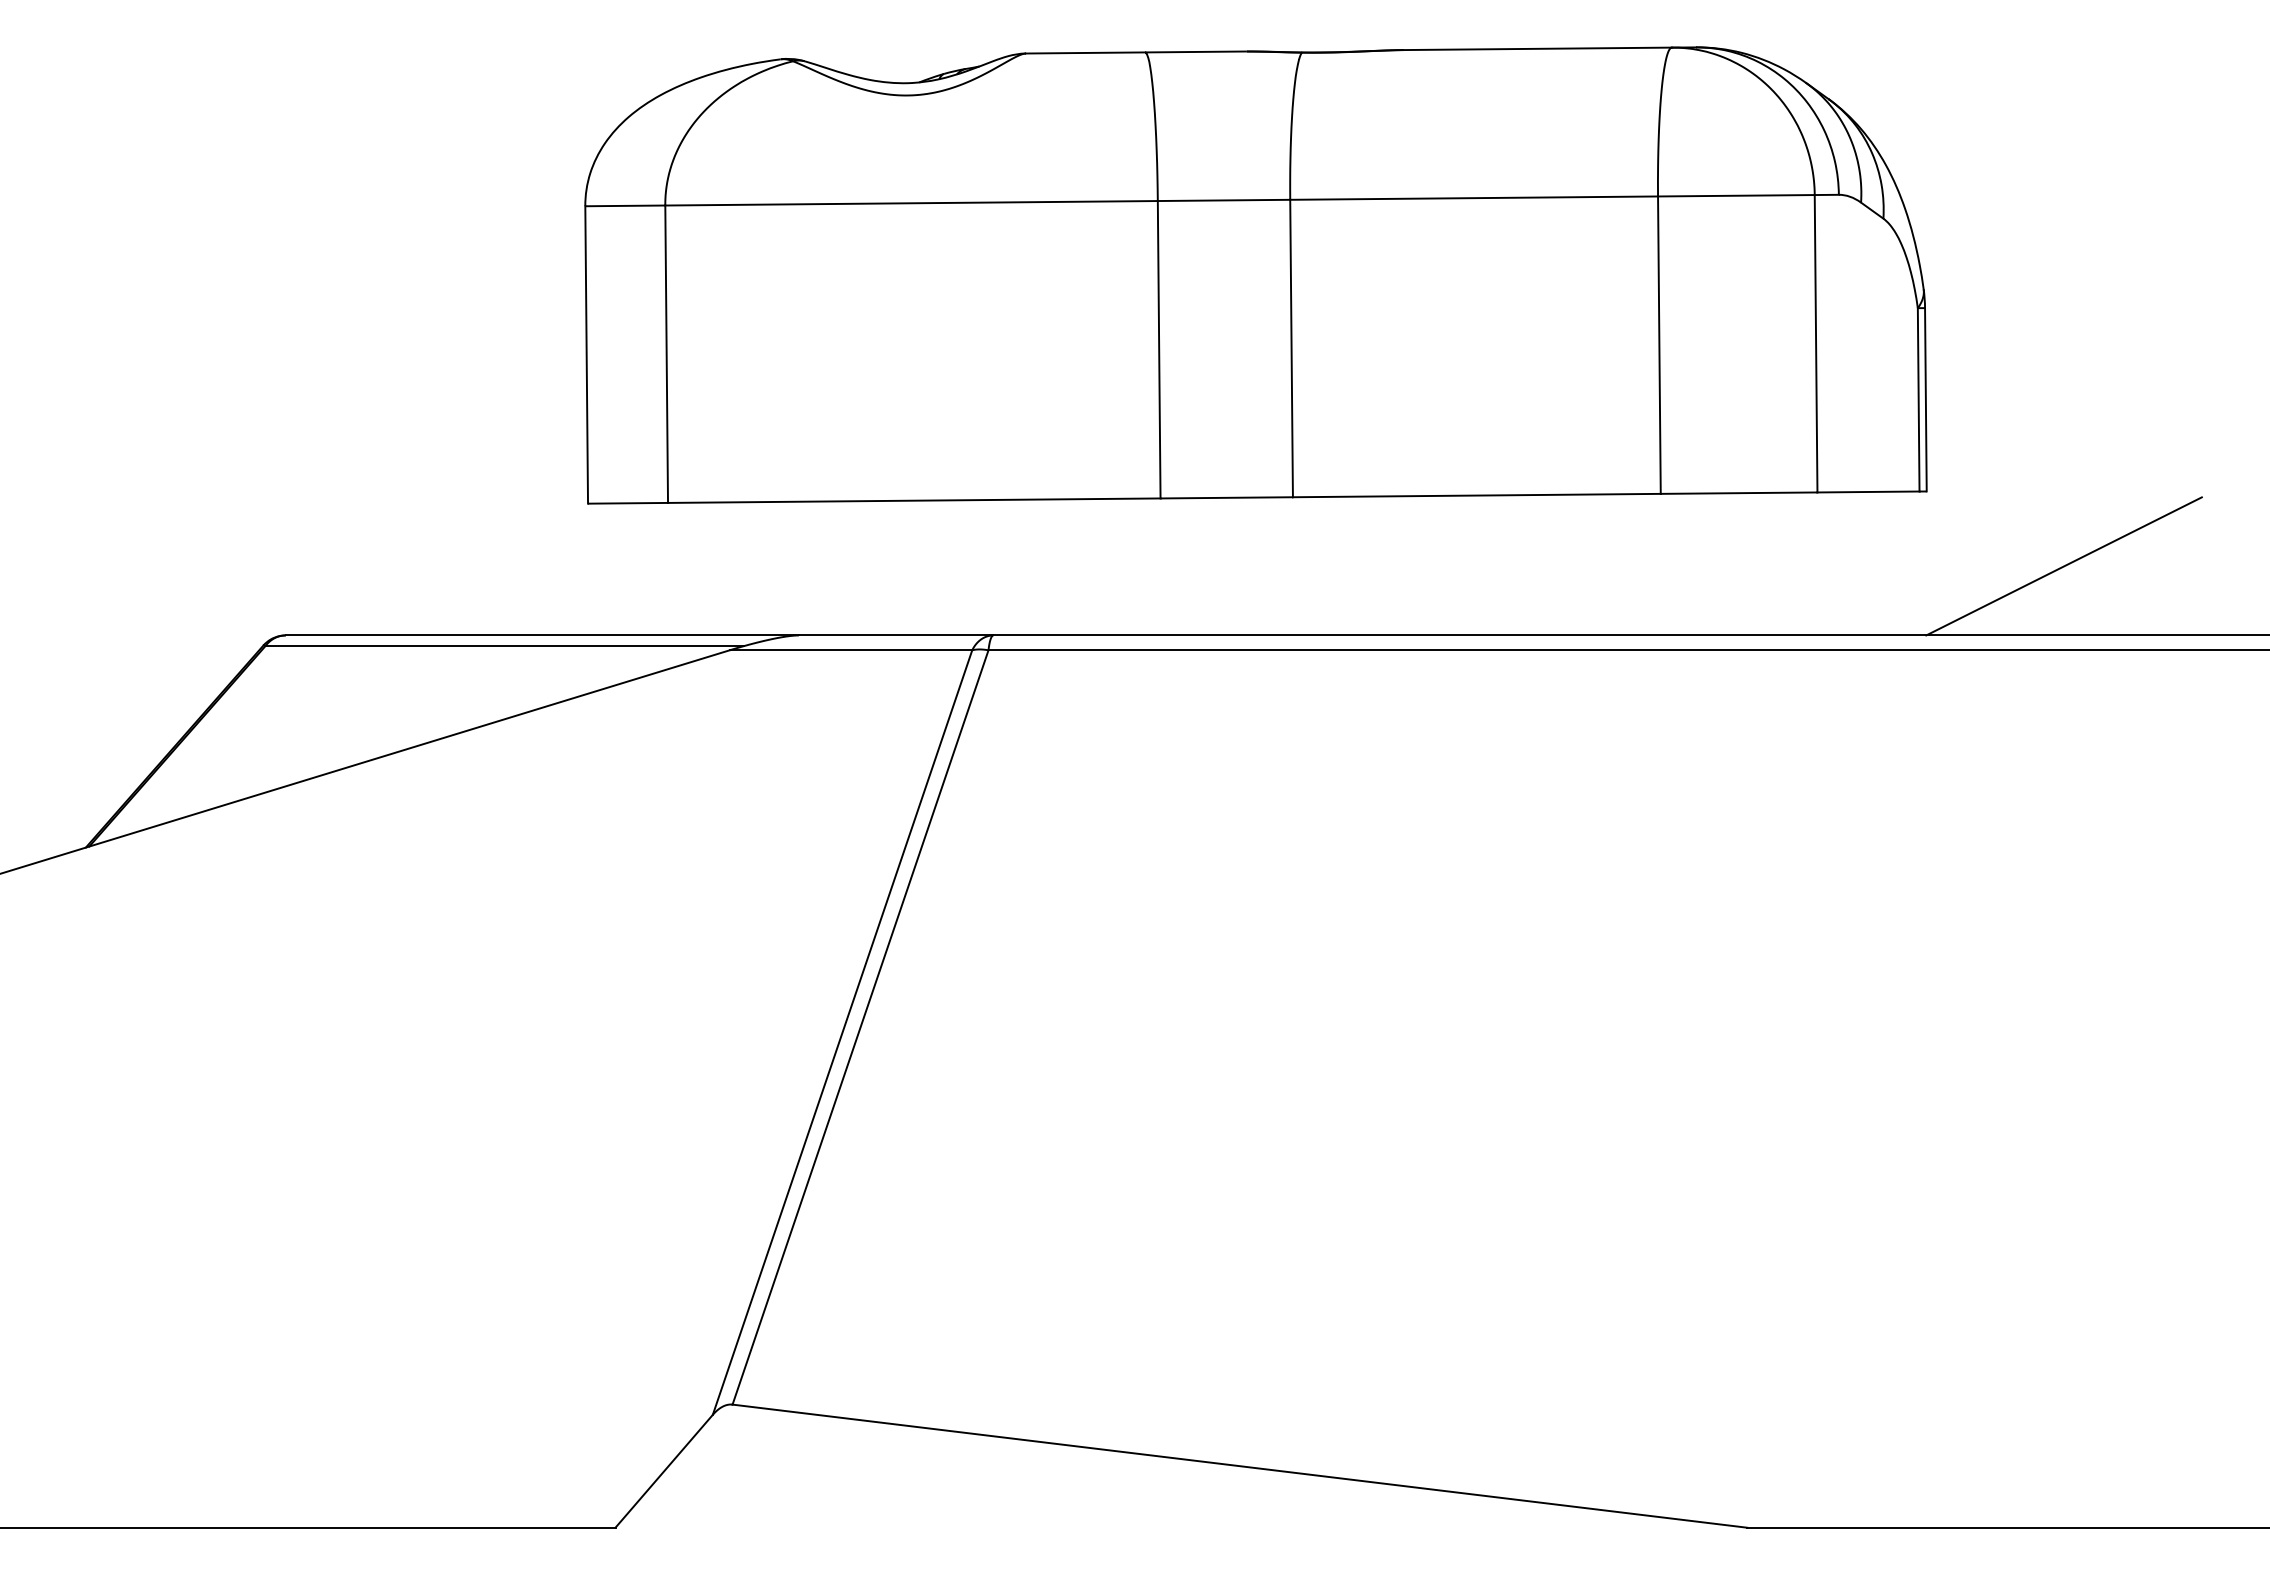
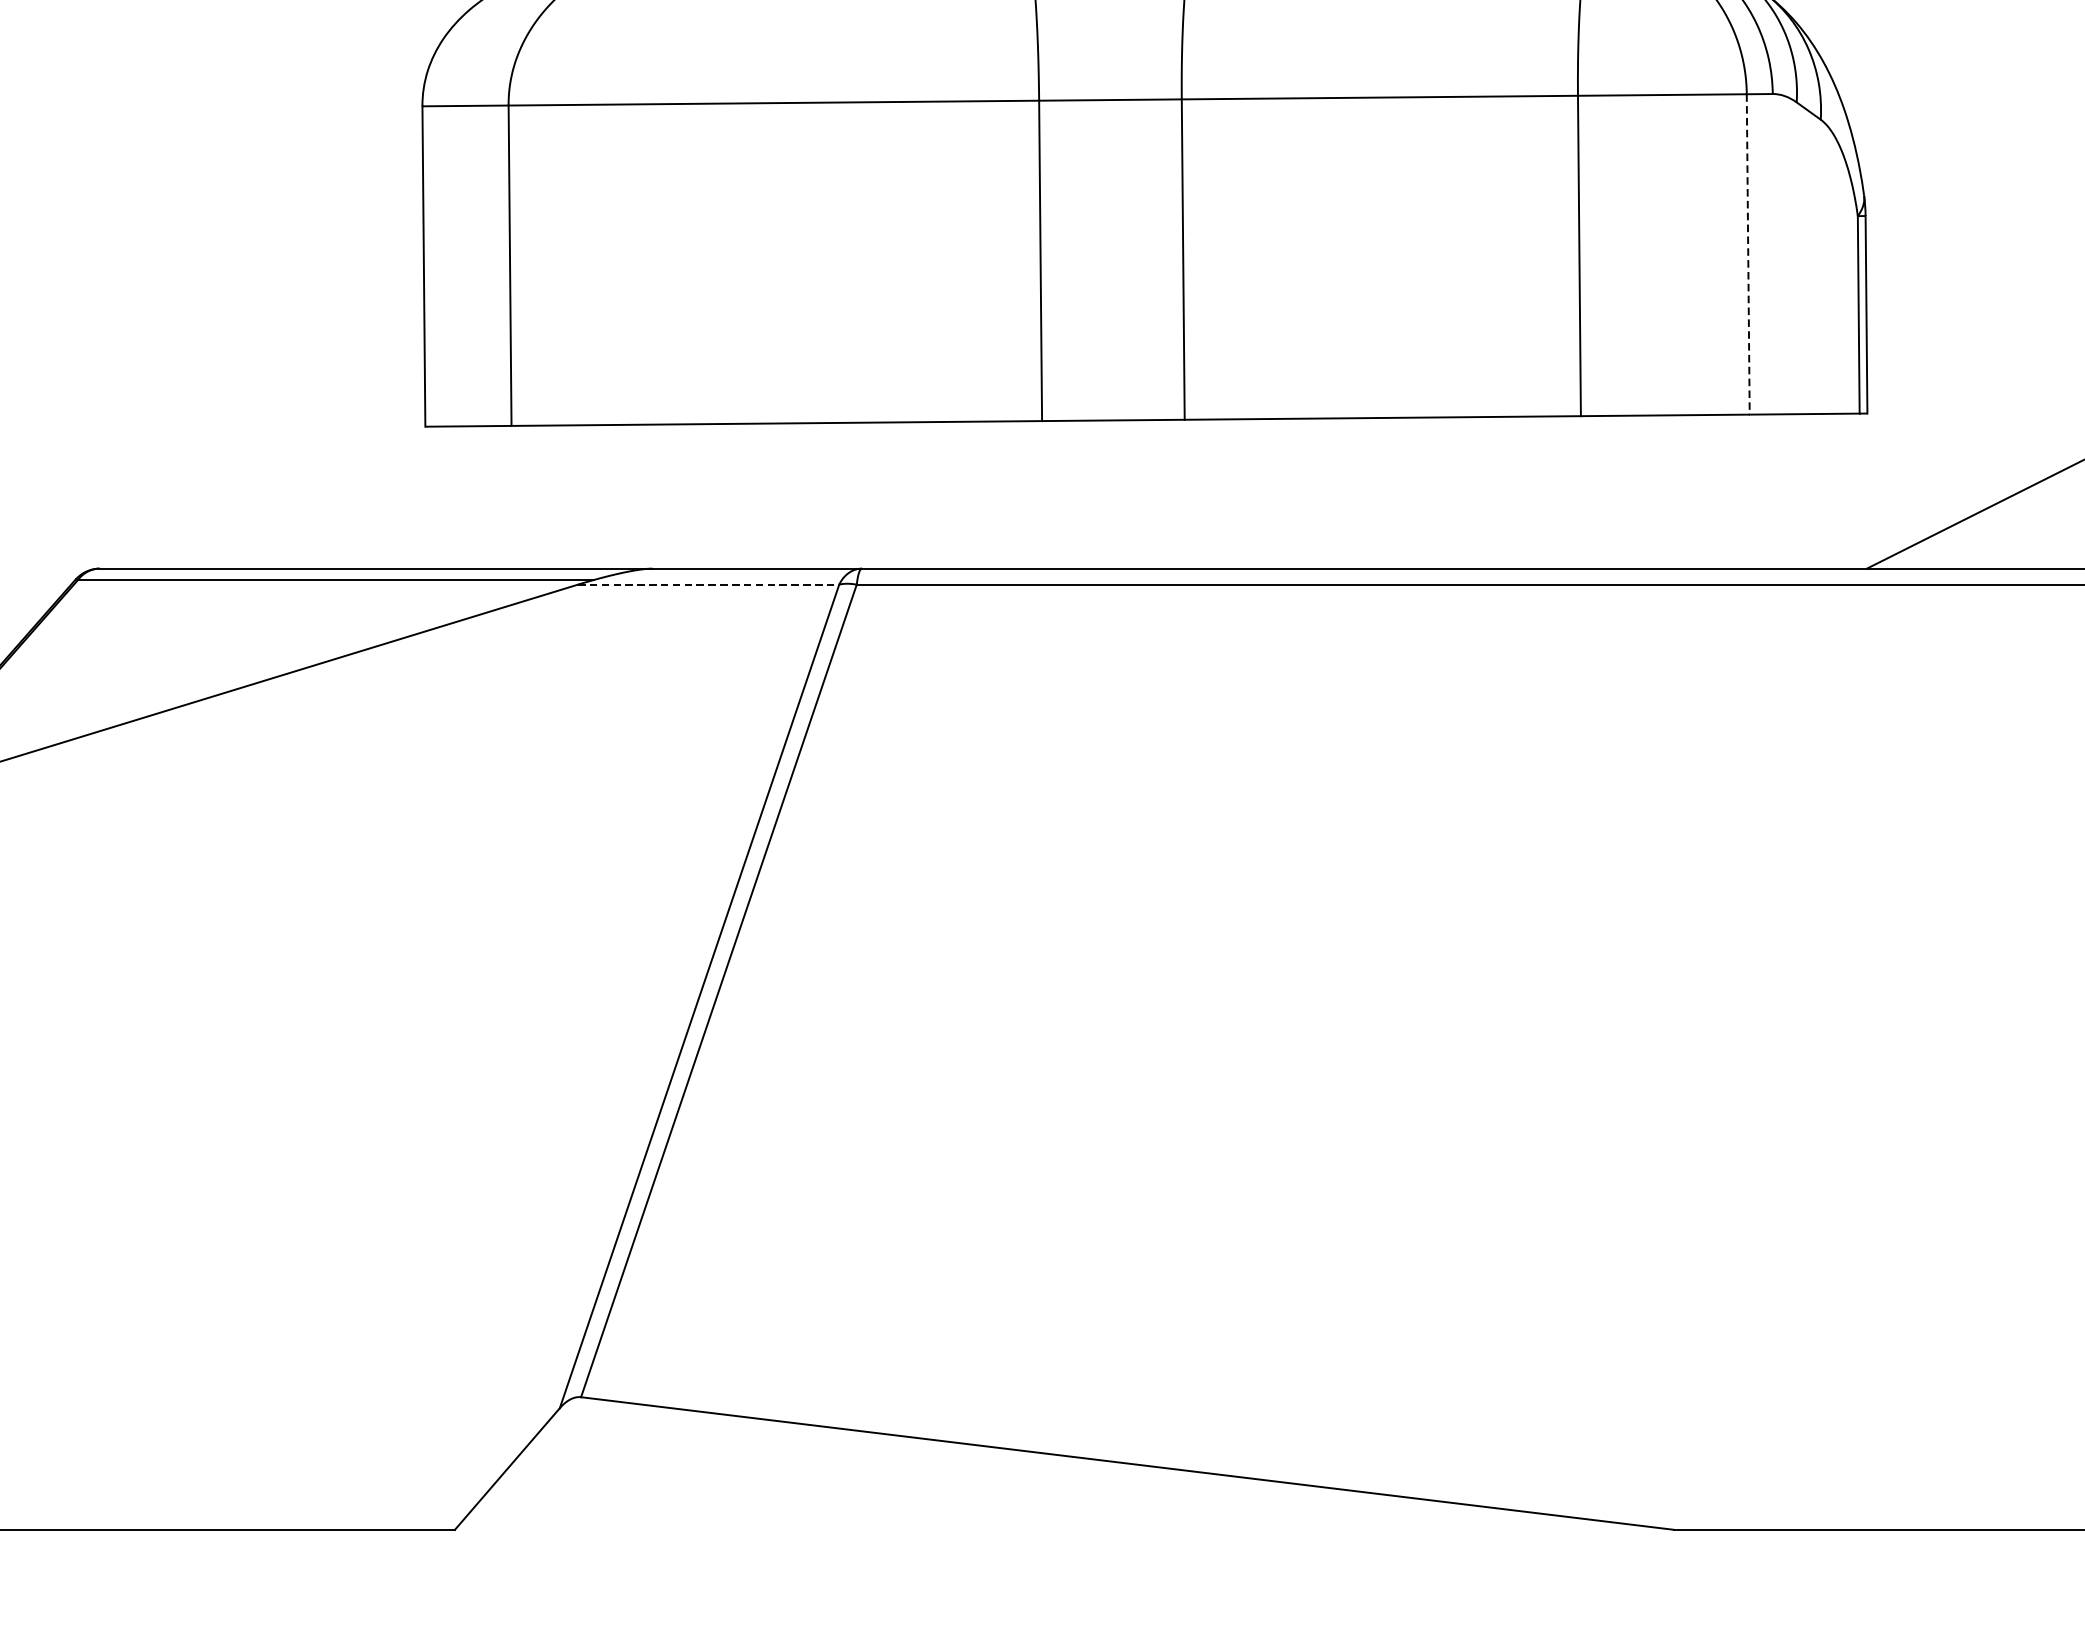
line: (1816, 343) -> (1748, 254), solid -> dashed
line: (851, 650) -> (709, 584), solid -> dashed

